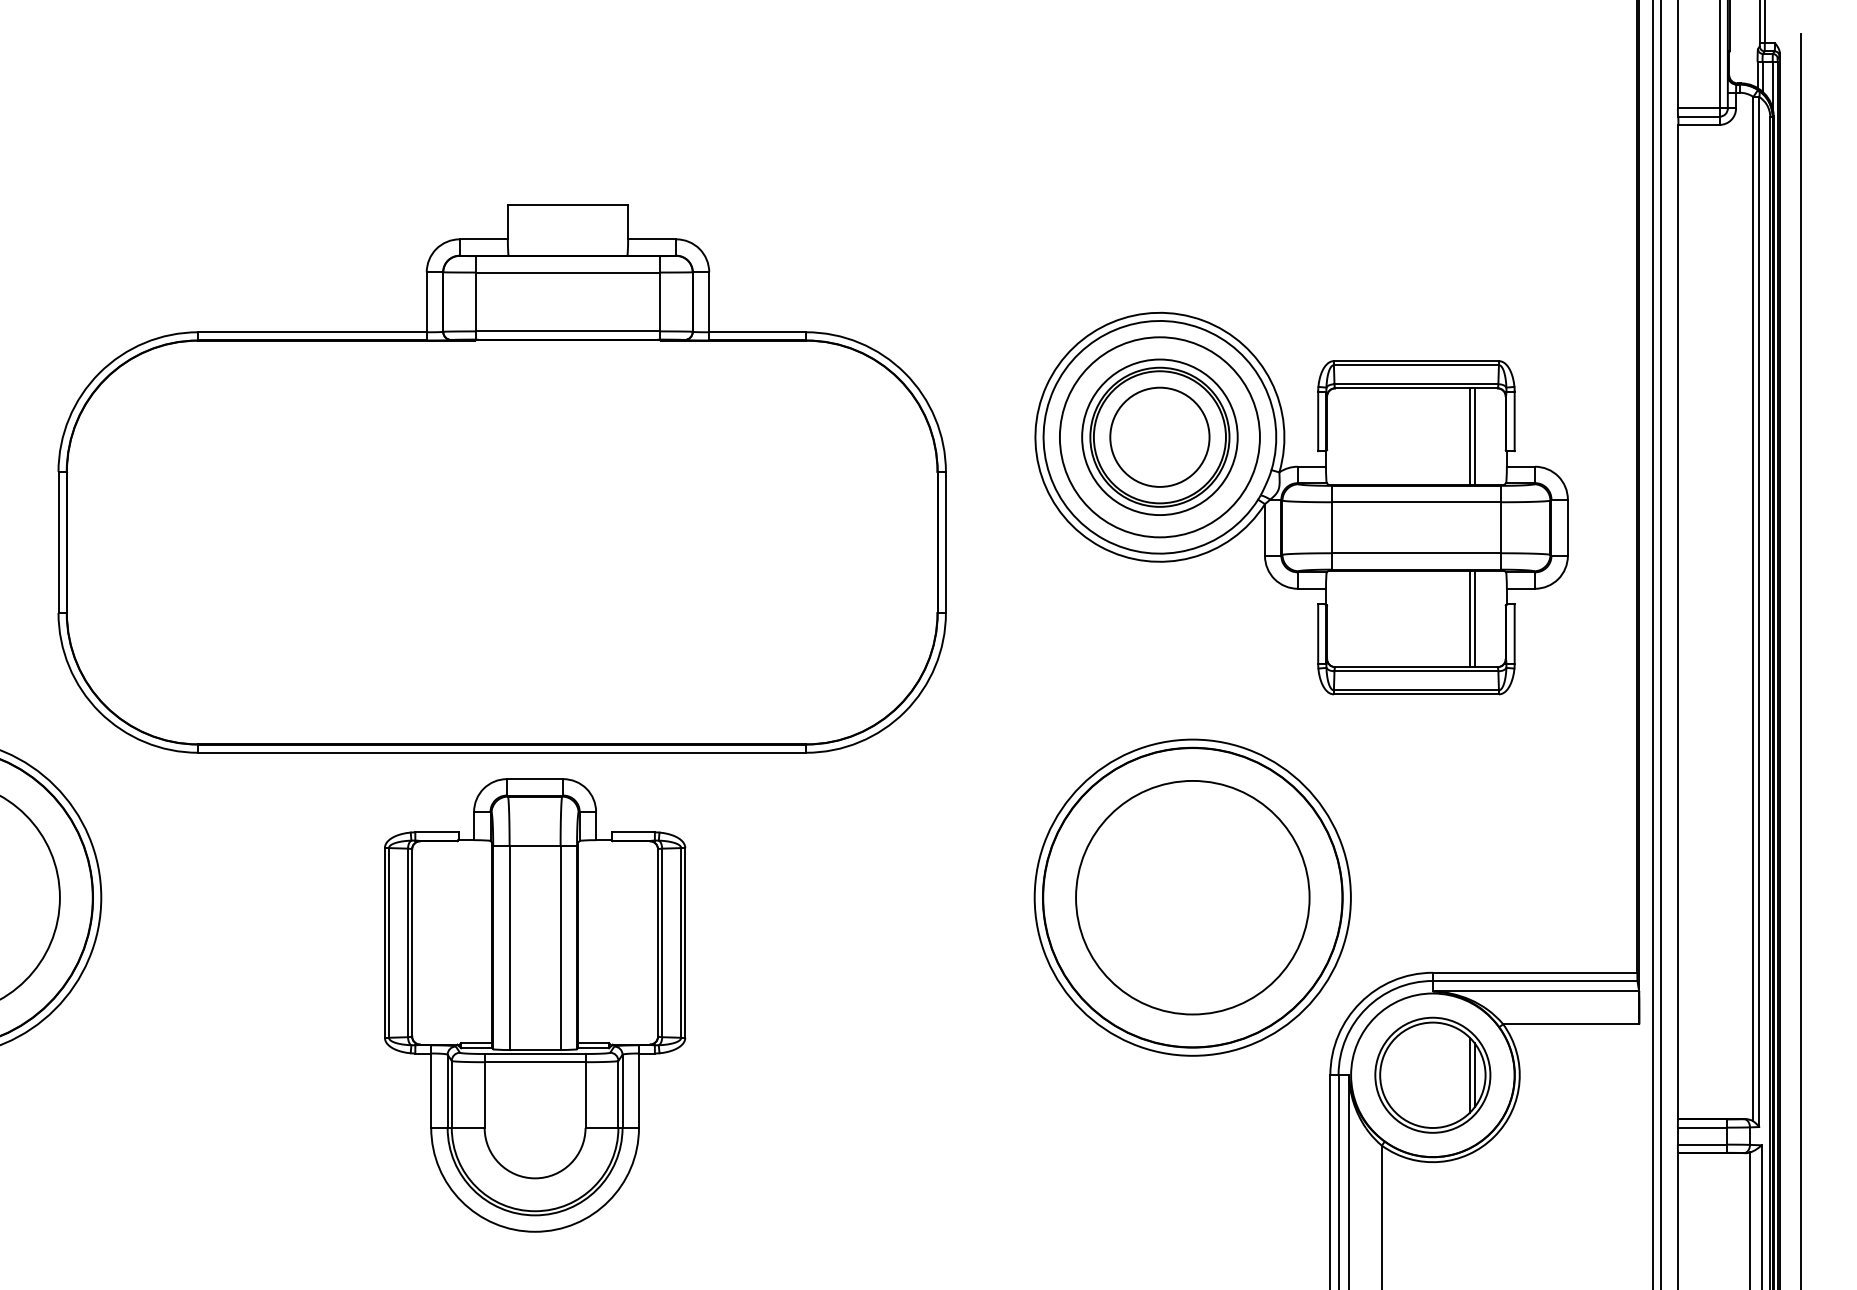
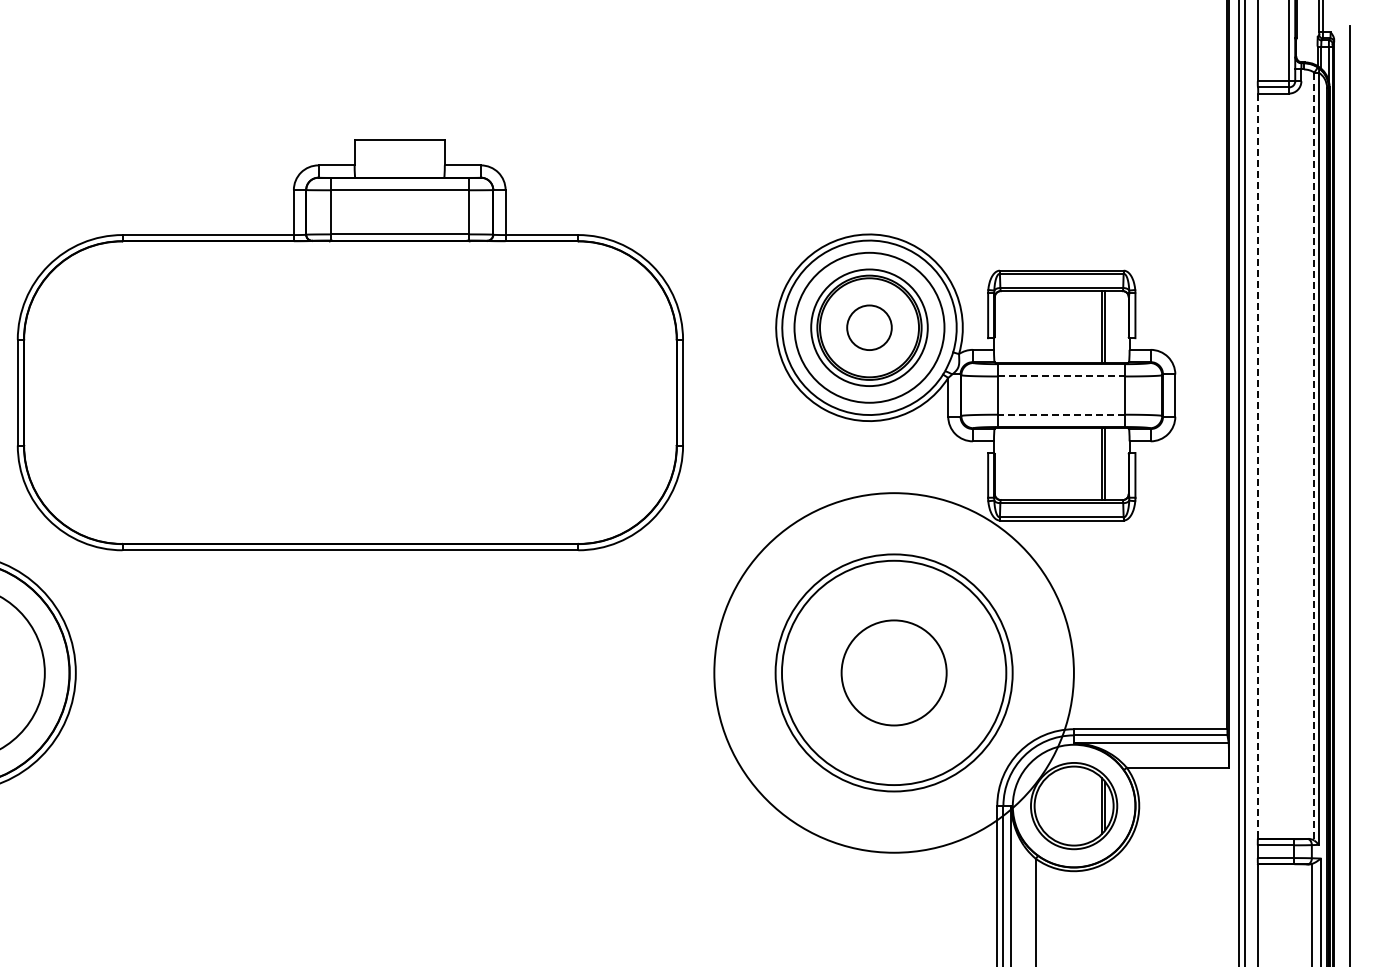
circle: (1159, 436) -> (869, 327), size x0.6
part: (500, 479) -> (349, 345), moved
line: (1416, 502) -> (1061, 376), solid -> dashed
line: (1416, 552) -> (1061, 414), solid -> dashed
line: (1753, 610) -> (1314, 457), solid -> dashed
line: (1678, 622) -> (1258, 466), solid -> dashed
circle: (1191, 897) -> (893, 672), size x0.6
circle: (1191, 897) -> (893, 672), size x1.6
part: (534, 1005) -> (400, 753), removed

